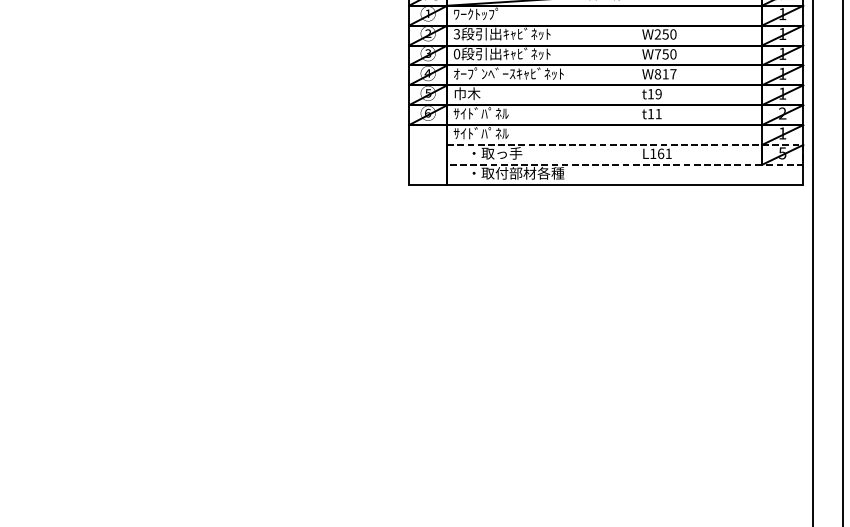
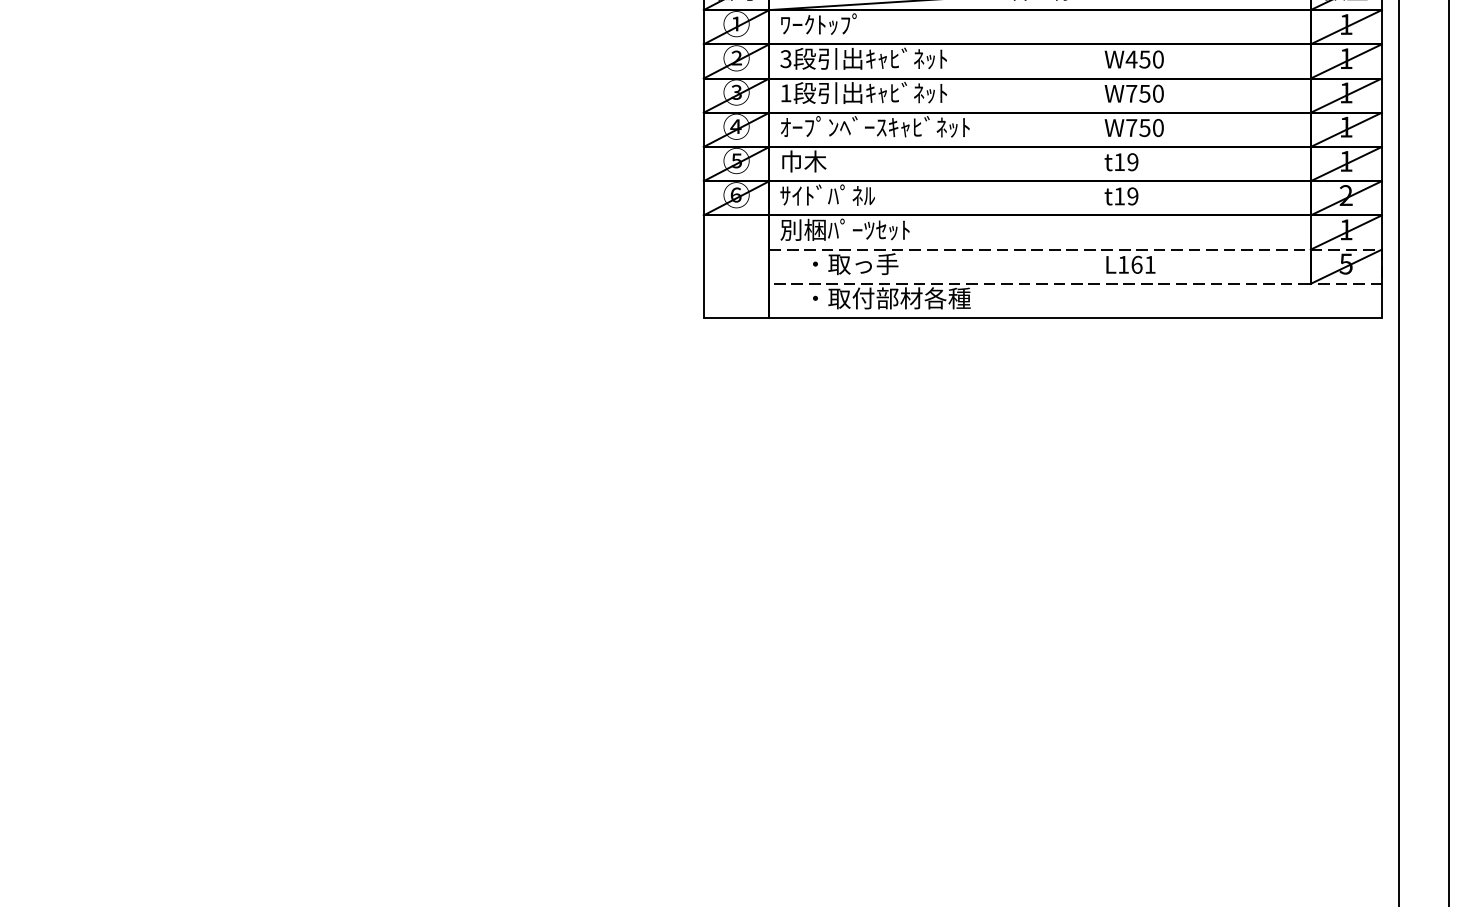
text: (657, 34) -> (1130, 59), W250 -> W450
text: (456, 53) -> (785, 92), 0 -> 1
text: (665, 74) -> (1144, 128), W817 -> W750
text: (658, 113) -> (1132, 195), t11 -> t19
text: (490, 133) -> (843, 229), ｻｲﾄﾞﾊﾟﾈﾙ -> 別梱ﾊﾟｰﾂｾｯﾄ

